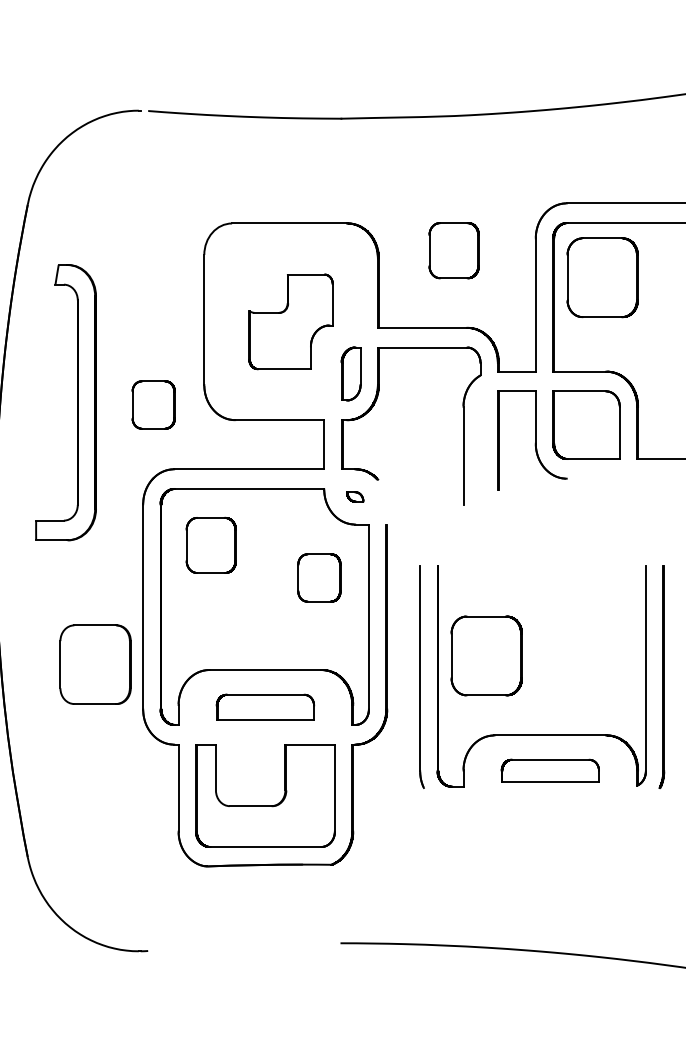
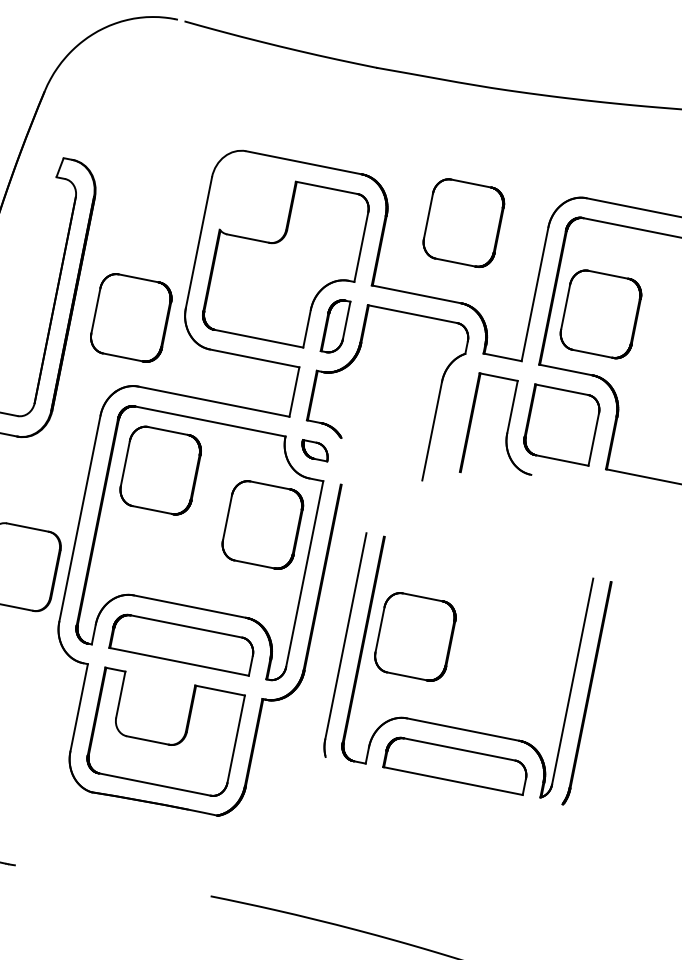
part: (454, 250) -> (464, 223), size x1.43
part: (602, 277) -> (600, 314), moved
part: (290, 321) -> (285, 261), size x1.67
part: (153, 404) -> (130, 317), size x1.67
part: (354, 496) -> (314, 450), size x1.67
part: (211, 545) -> (160, 470), size x1.43
part: (319, 577) -> (263, 524), size x1.67
part: (265, 706) -> (182, 643), size x1.43
part: (550, 770) -> (456, 764), size x1.43

